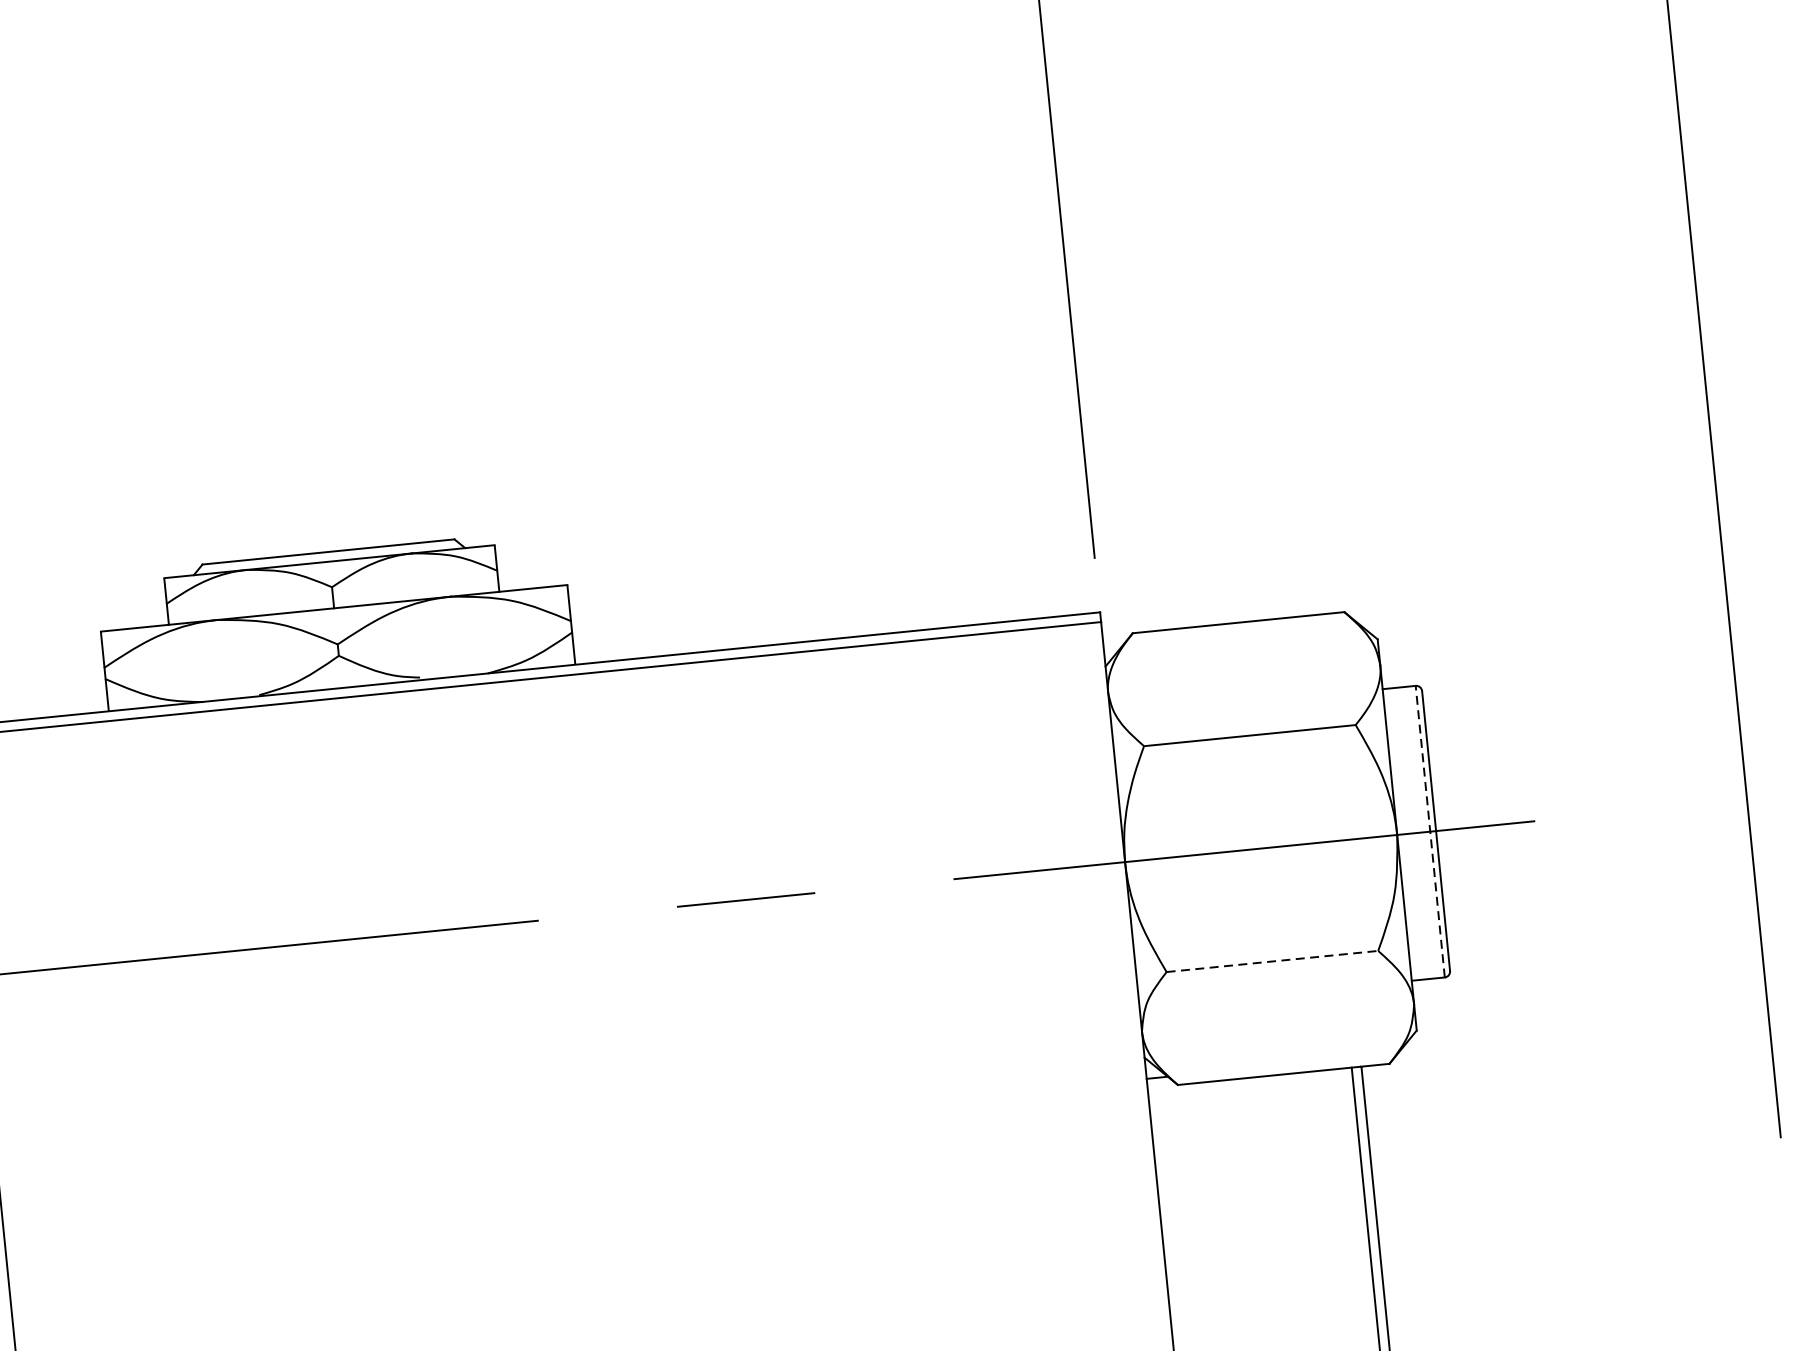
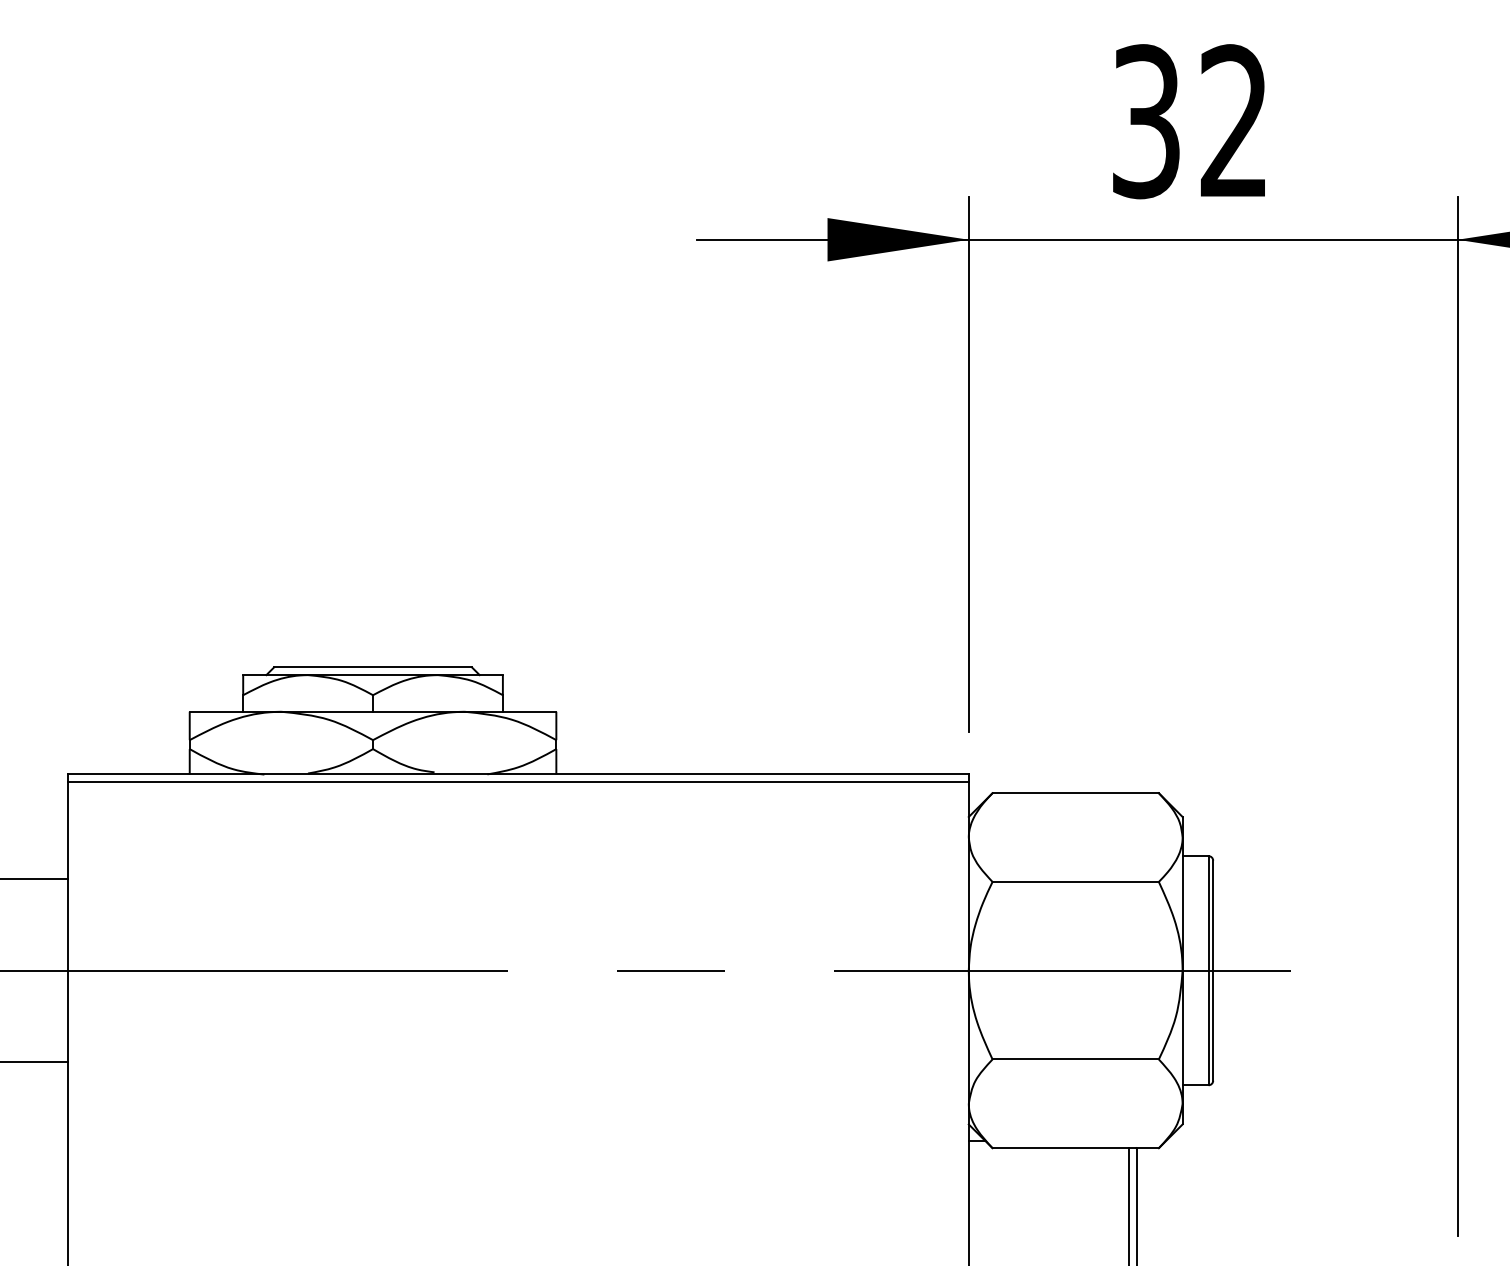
line: (1430, 831) -> (1208, 970), dashed -> solid
line: (1273, 961) -> (1076, 1059), dashed -> solid

